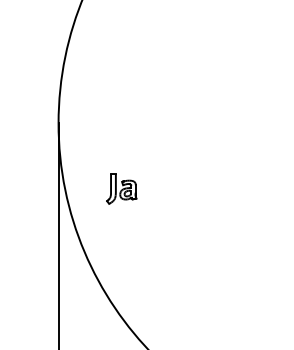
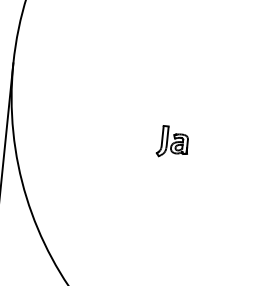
part: (121, 188) -> (172, 141), moved

